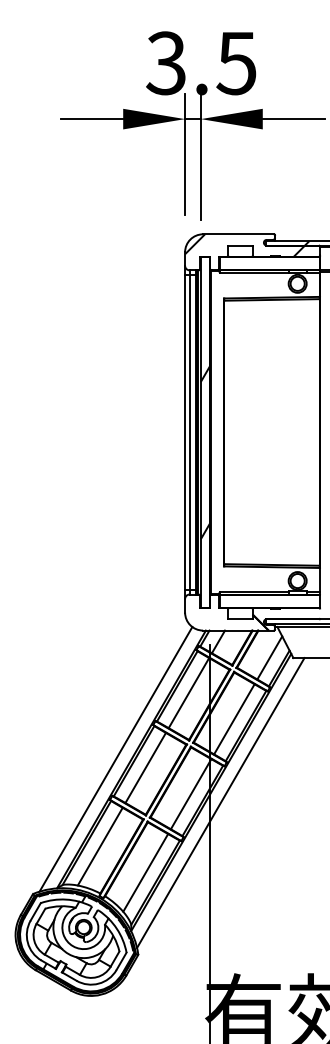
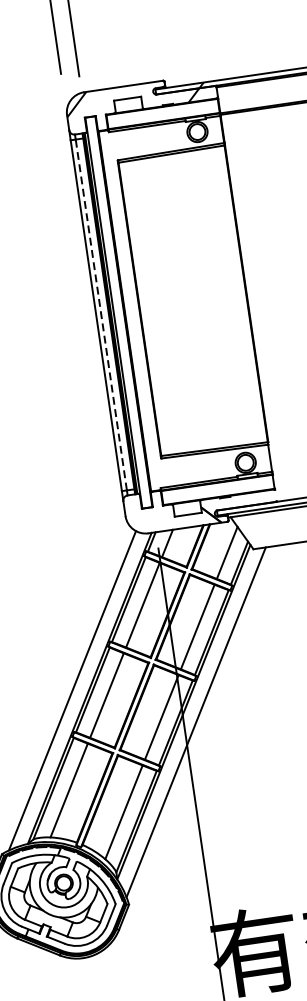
line: (189, 432) -> (101, 315), solid -> dashed
hatch: (204, 452) -> (121, 334), removed

